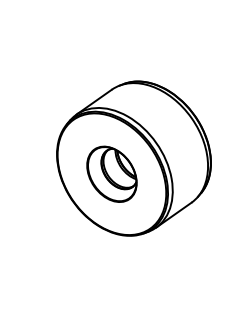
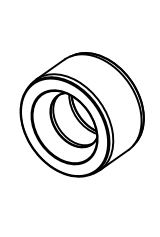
part: (111, 174) -> (64, 127), size x1.67

